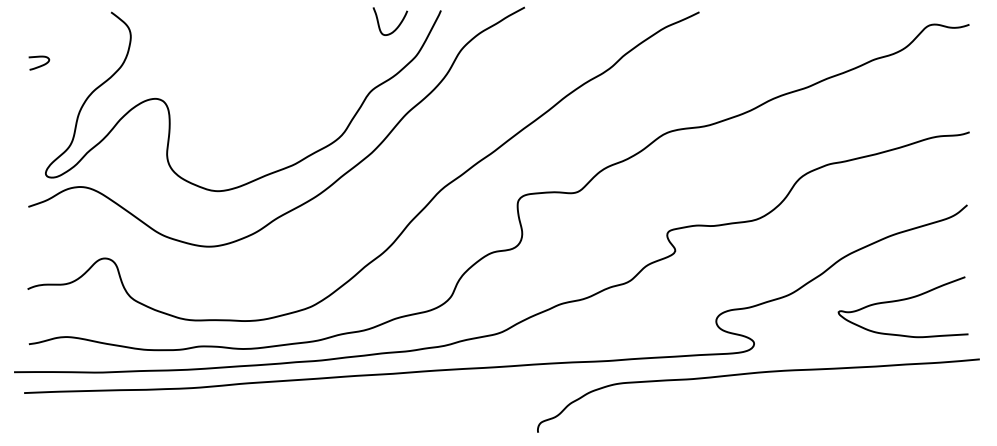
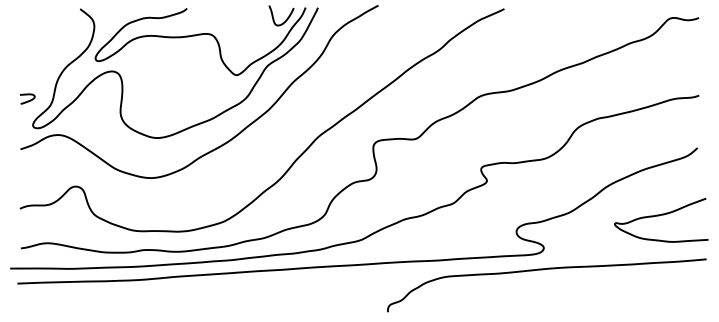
curve: (273, 49) -> (197, 35), added
curve: (39, 65) -> (27, 100), moved
curve: (900, 301) -> (659, 216), moved

